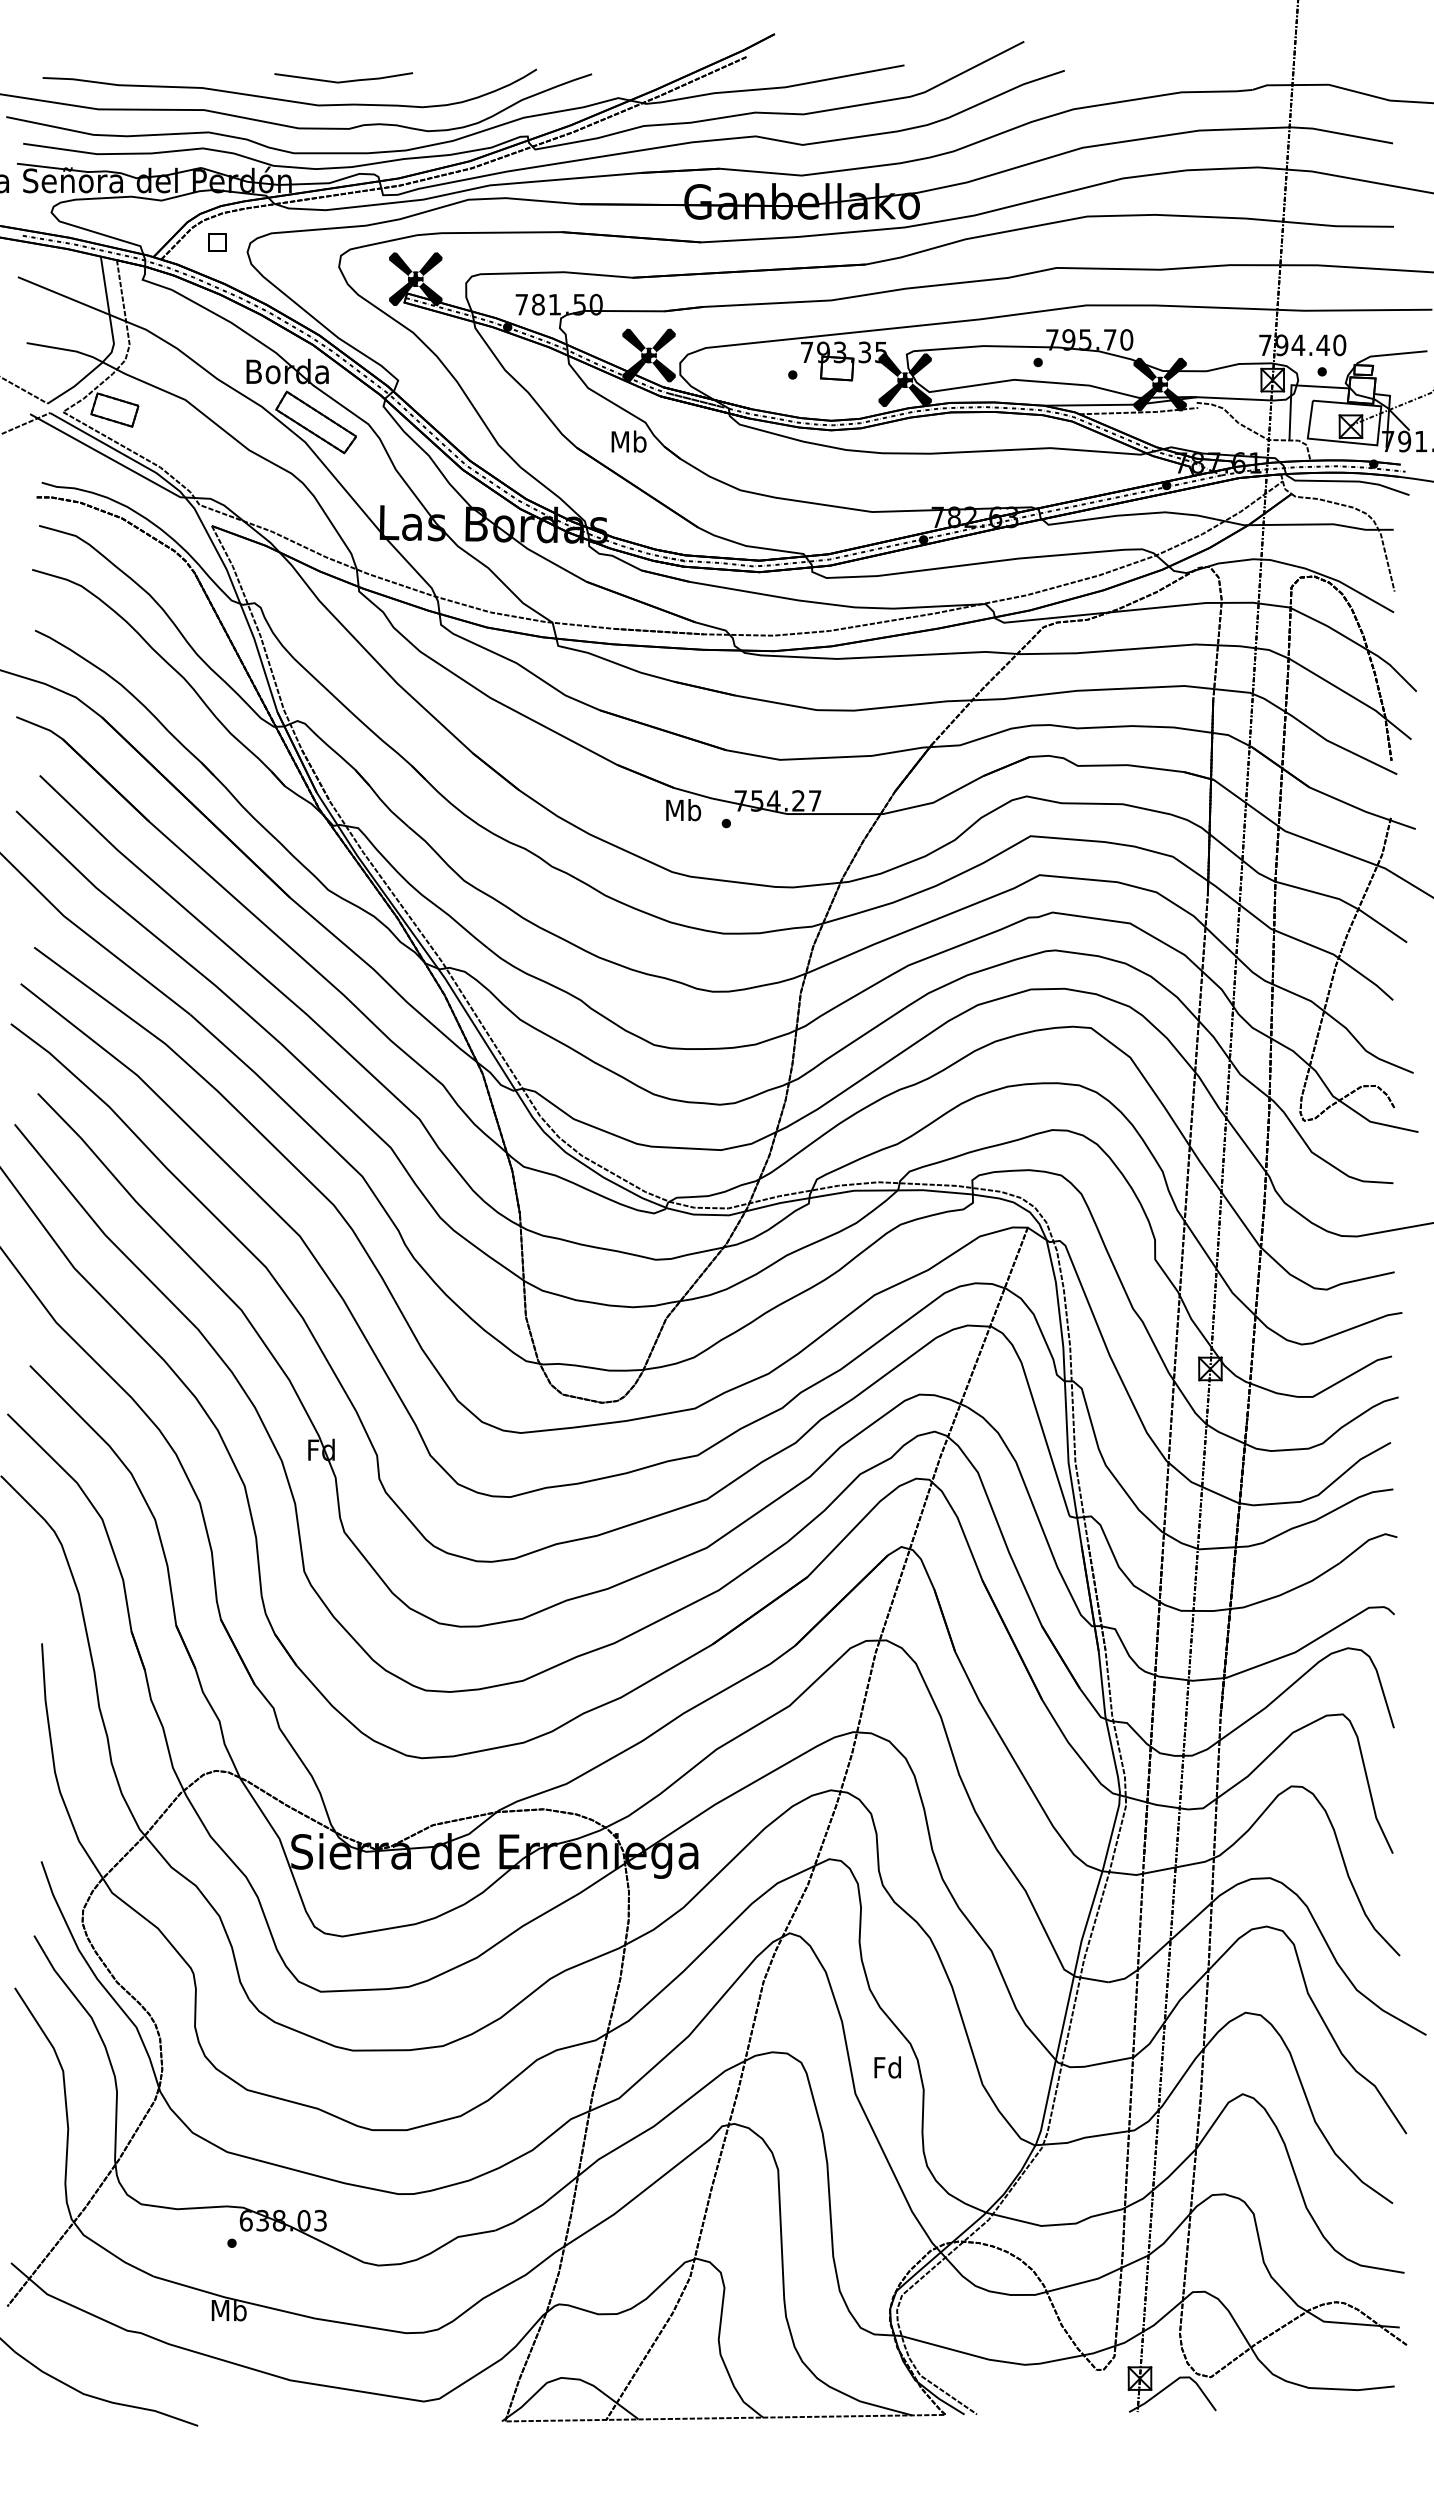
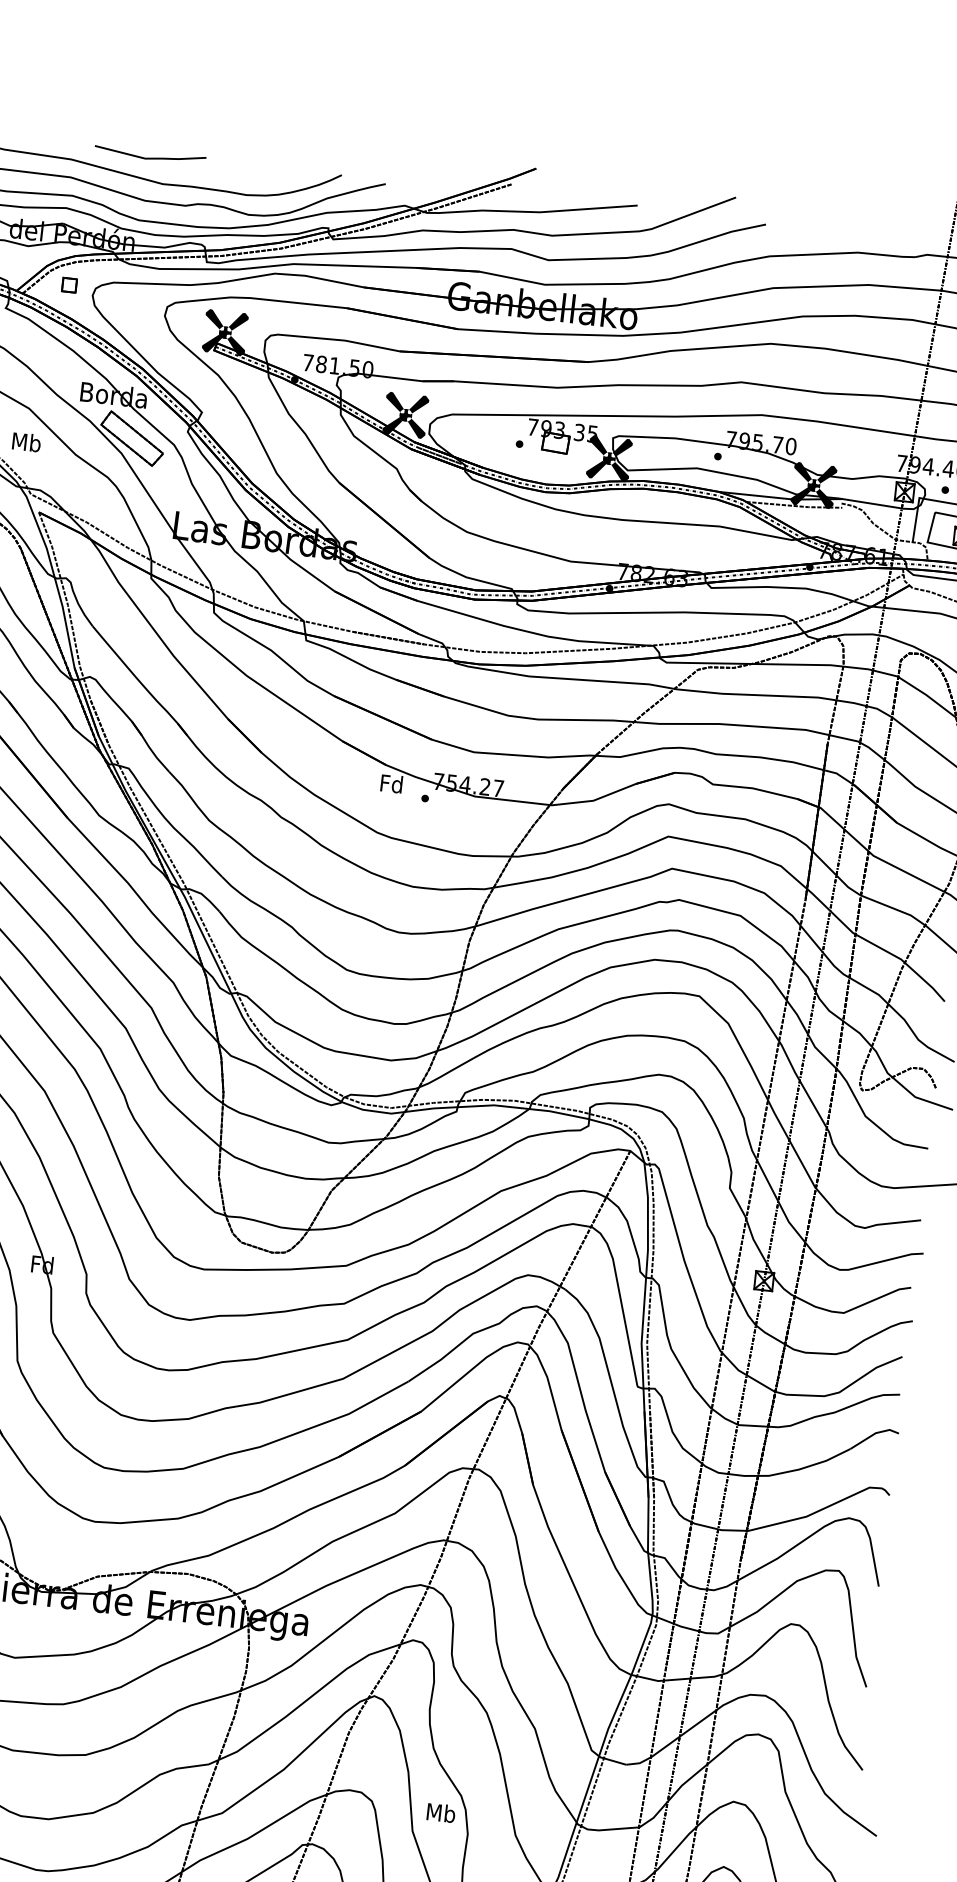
curve: (345, 80) -> (151, 157), moved
text: (628, 441) -> (26, 442), moved
text: (683, 810) -> (391, 784), Mb -> Fd
text: (887, 2067) -> (440, 1812), Fd -> Mb

